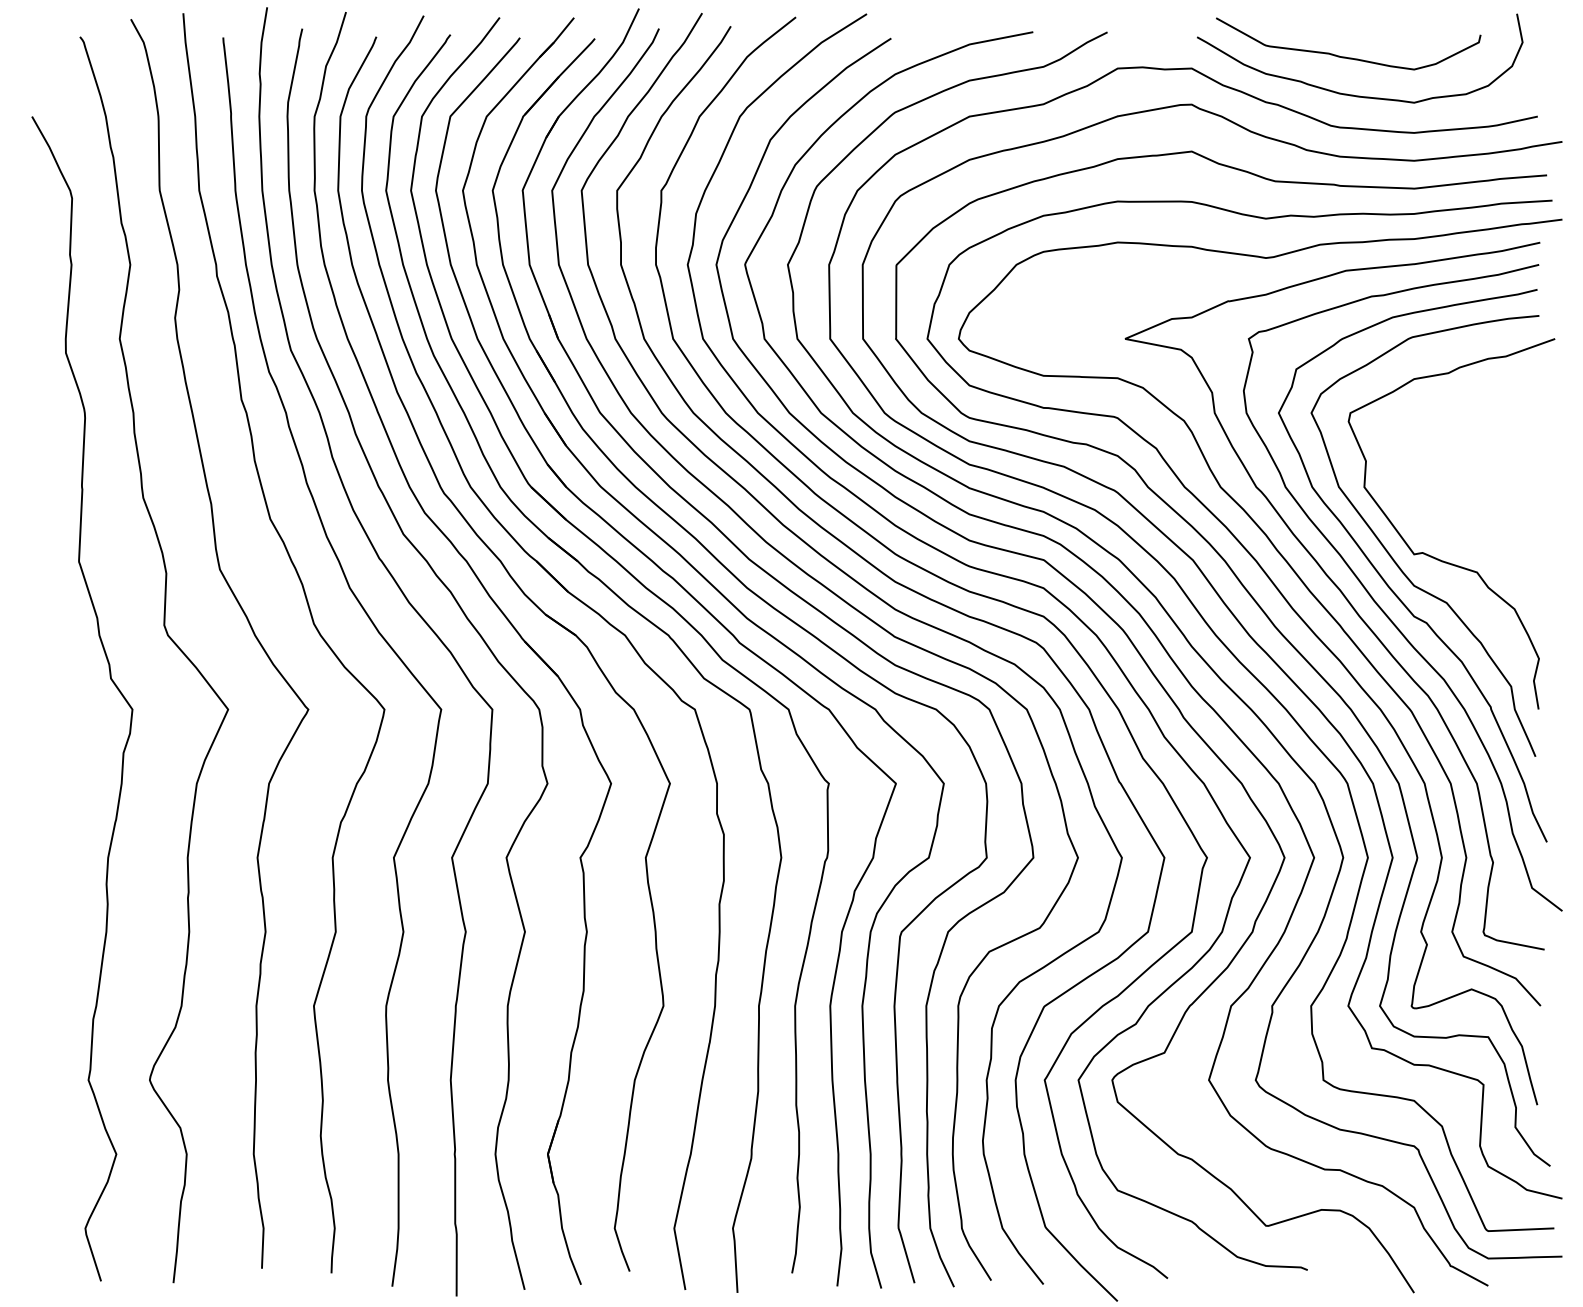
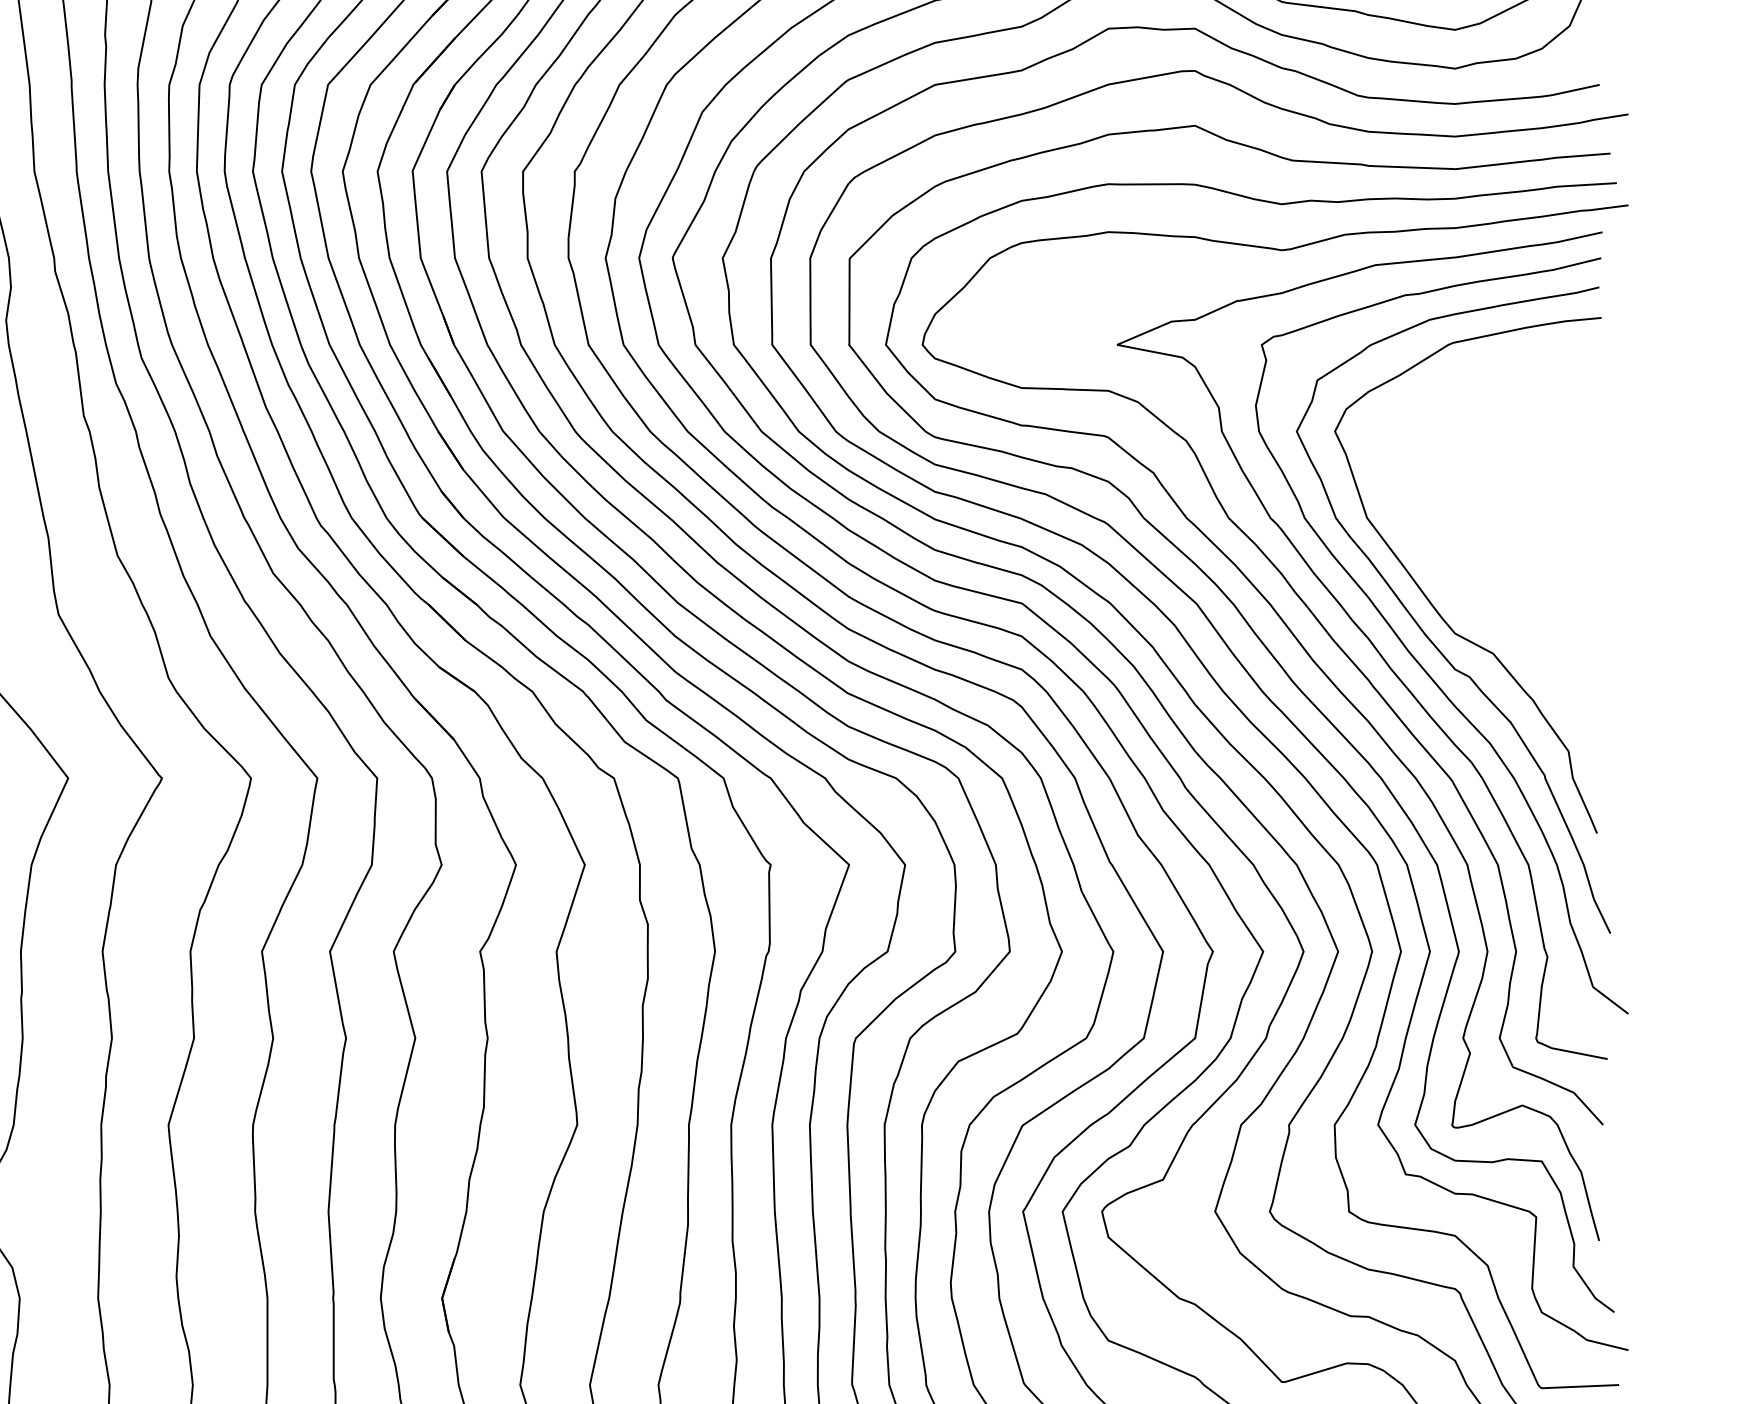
curve: (1436, 557) -> (1481, 600), removed

